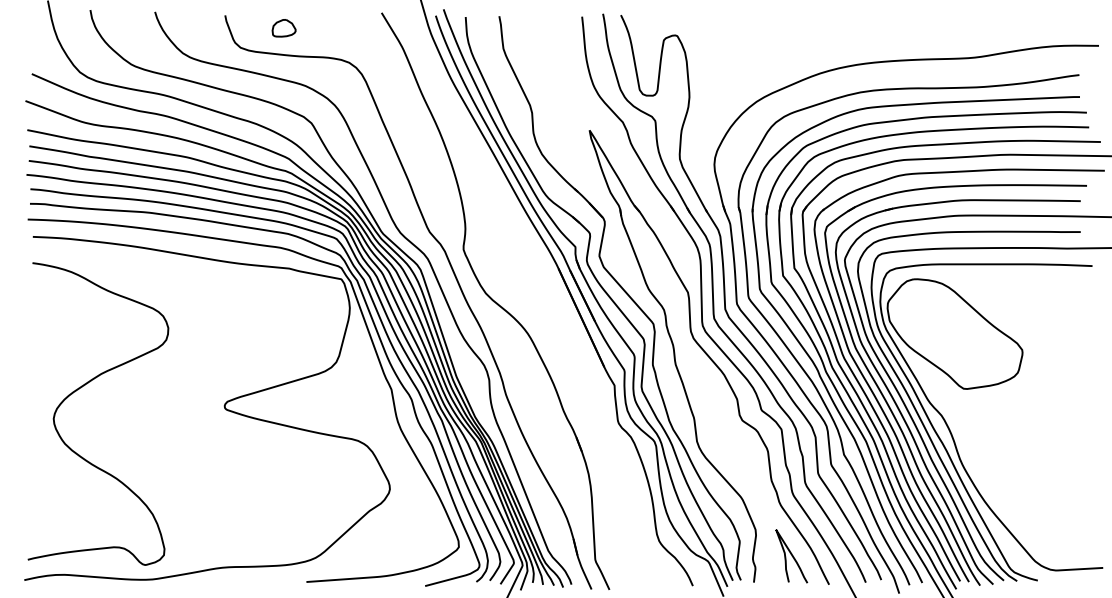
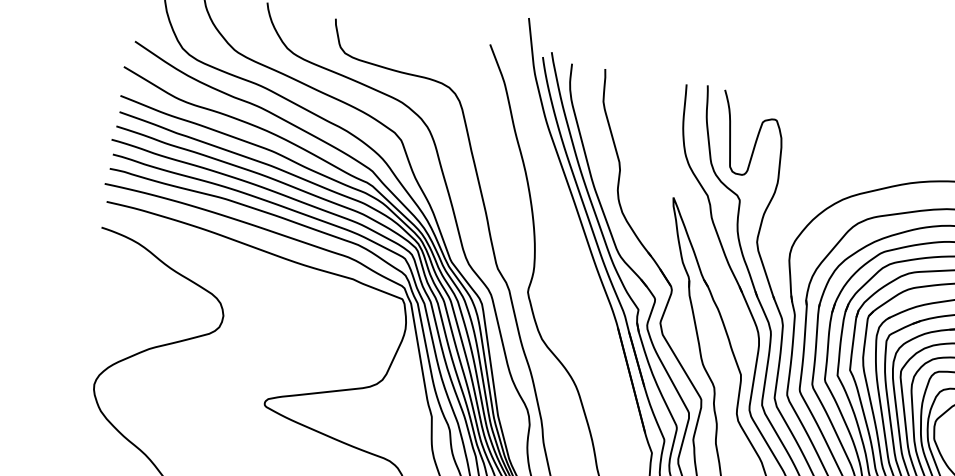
part: (283, 28) -> (390, 42), removed

